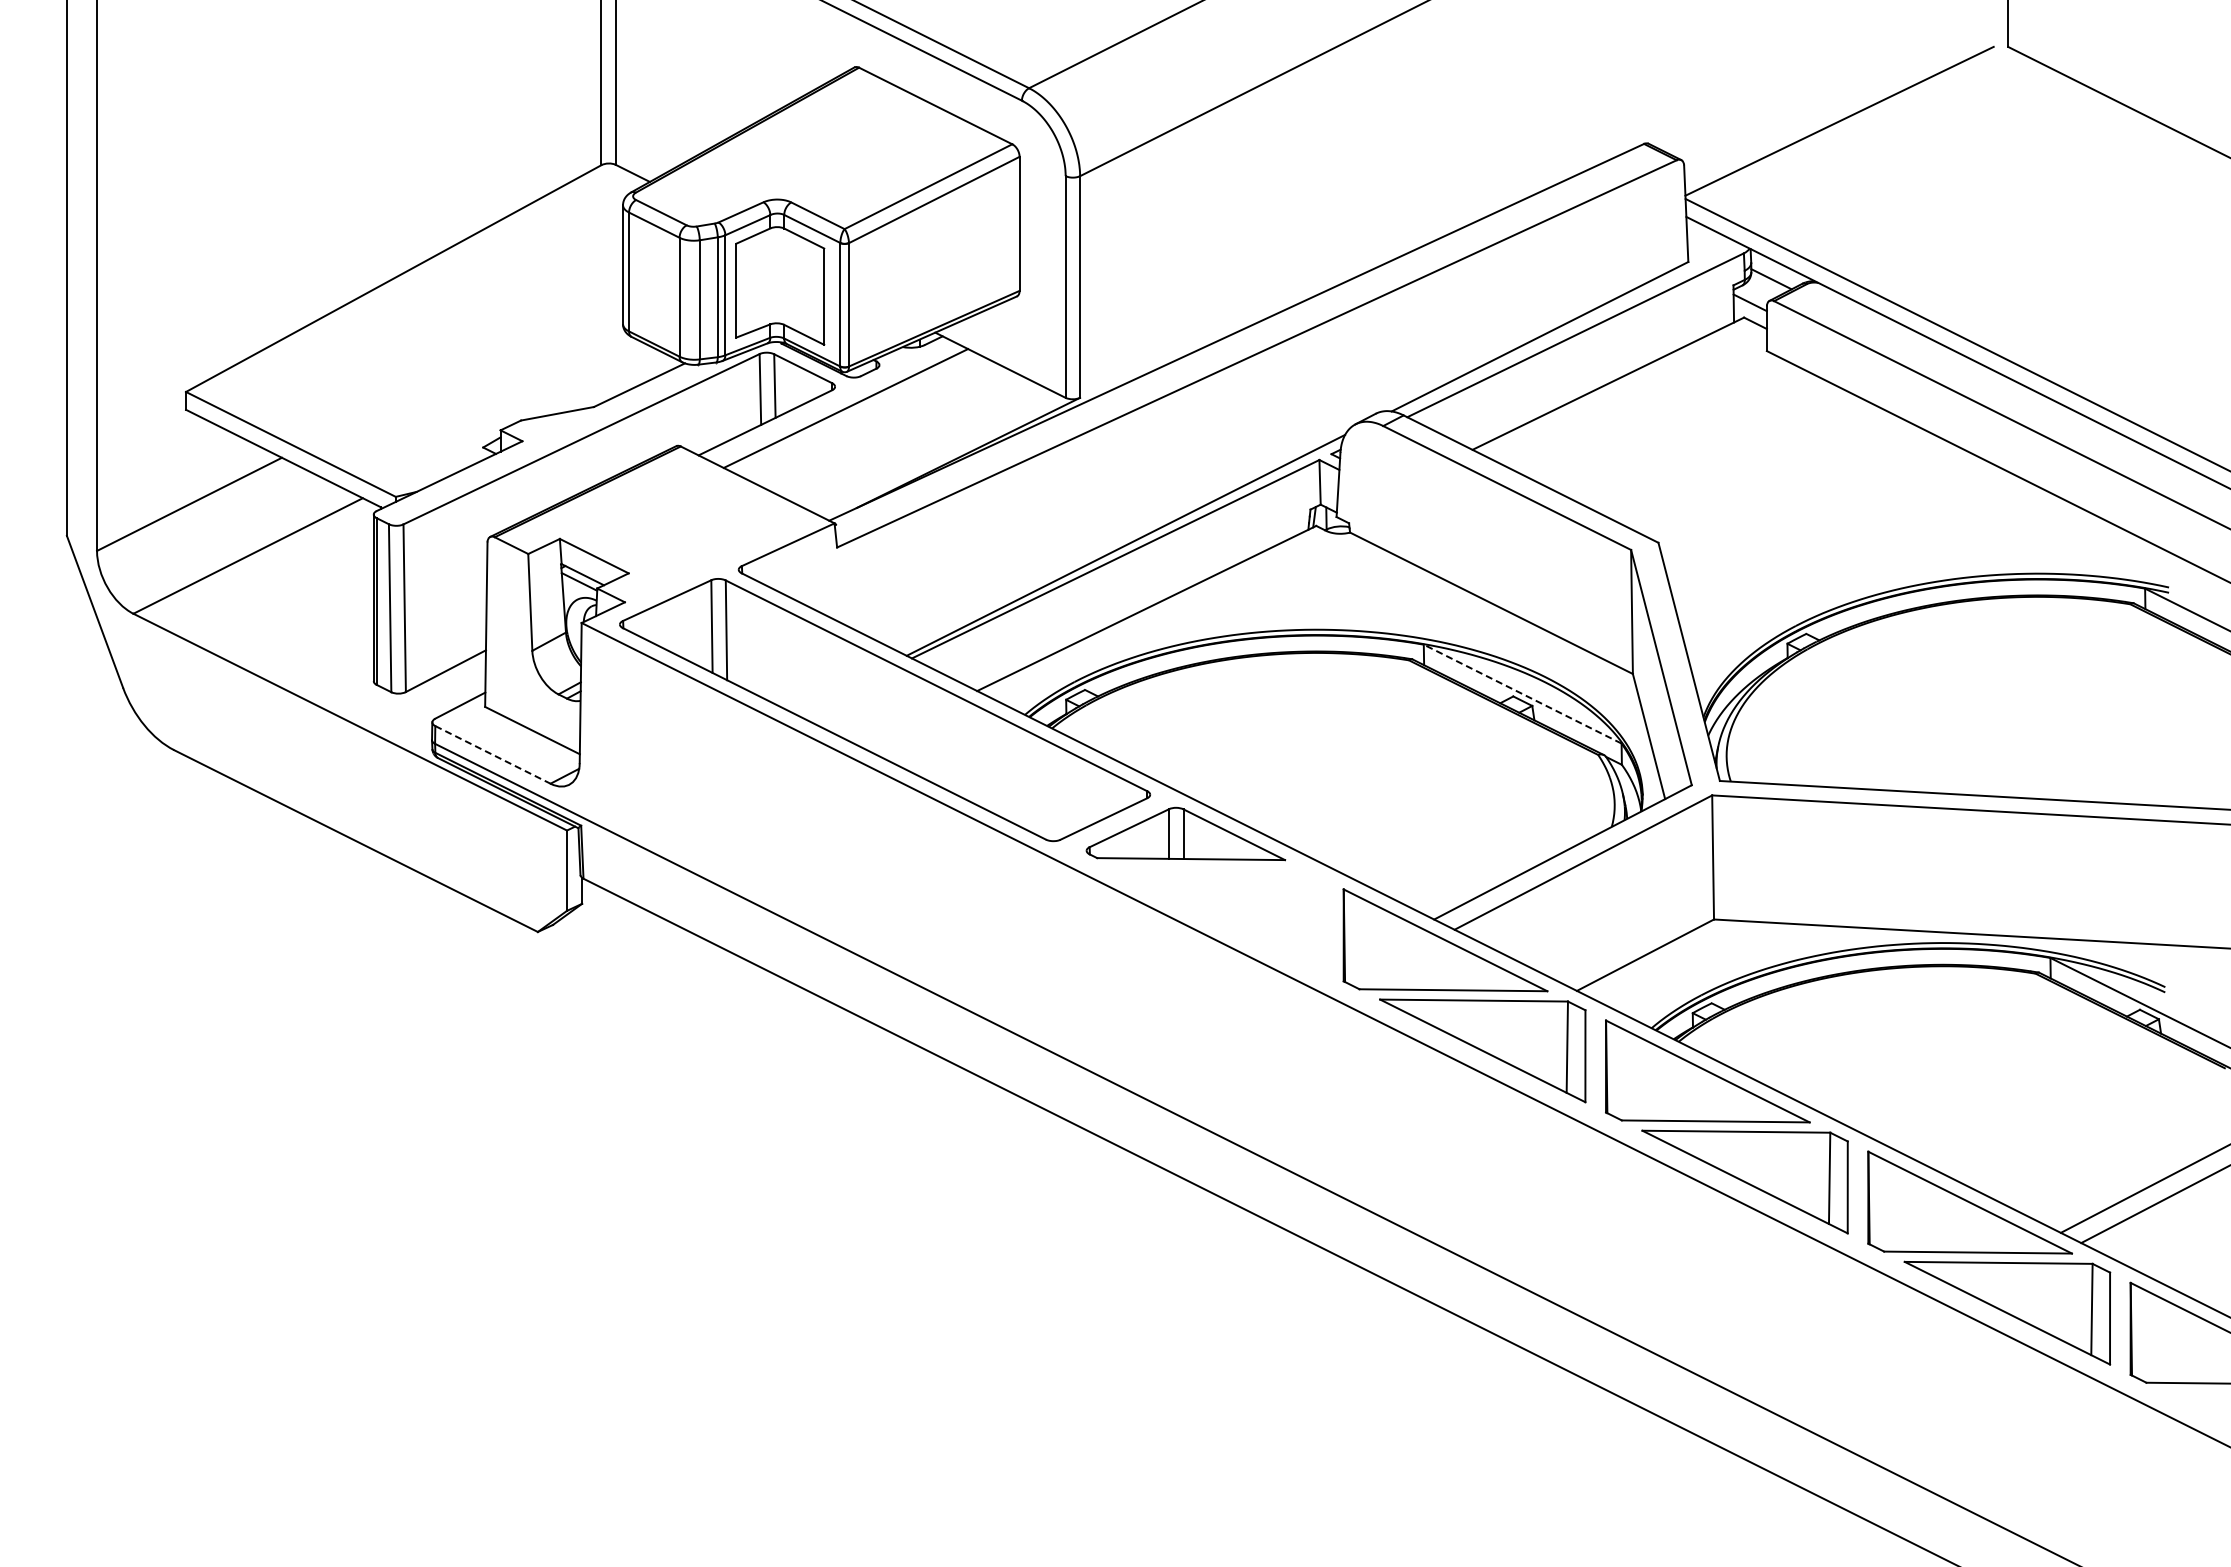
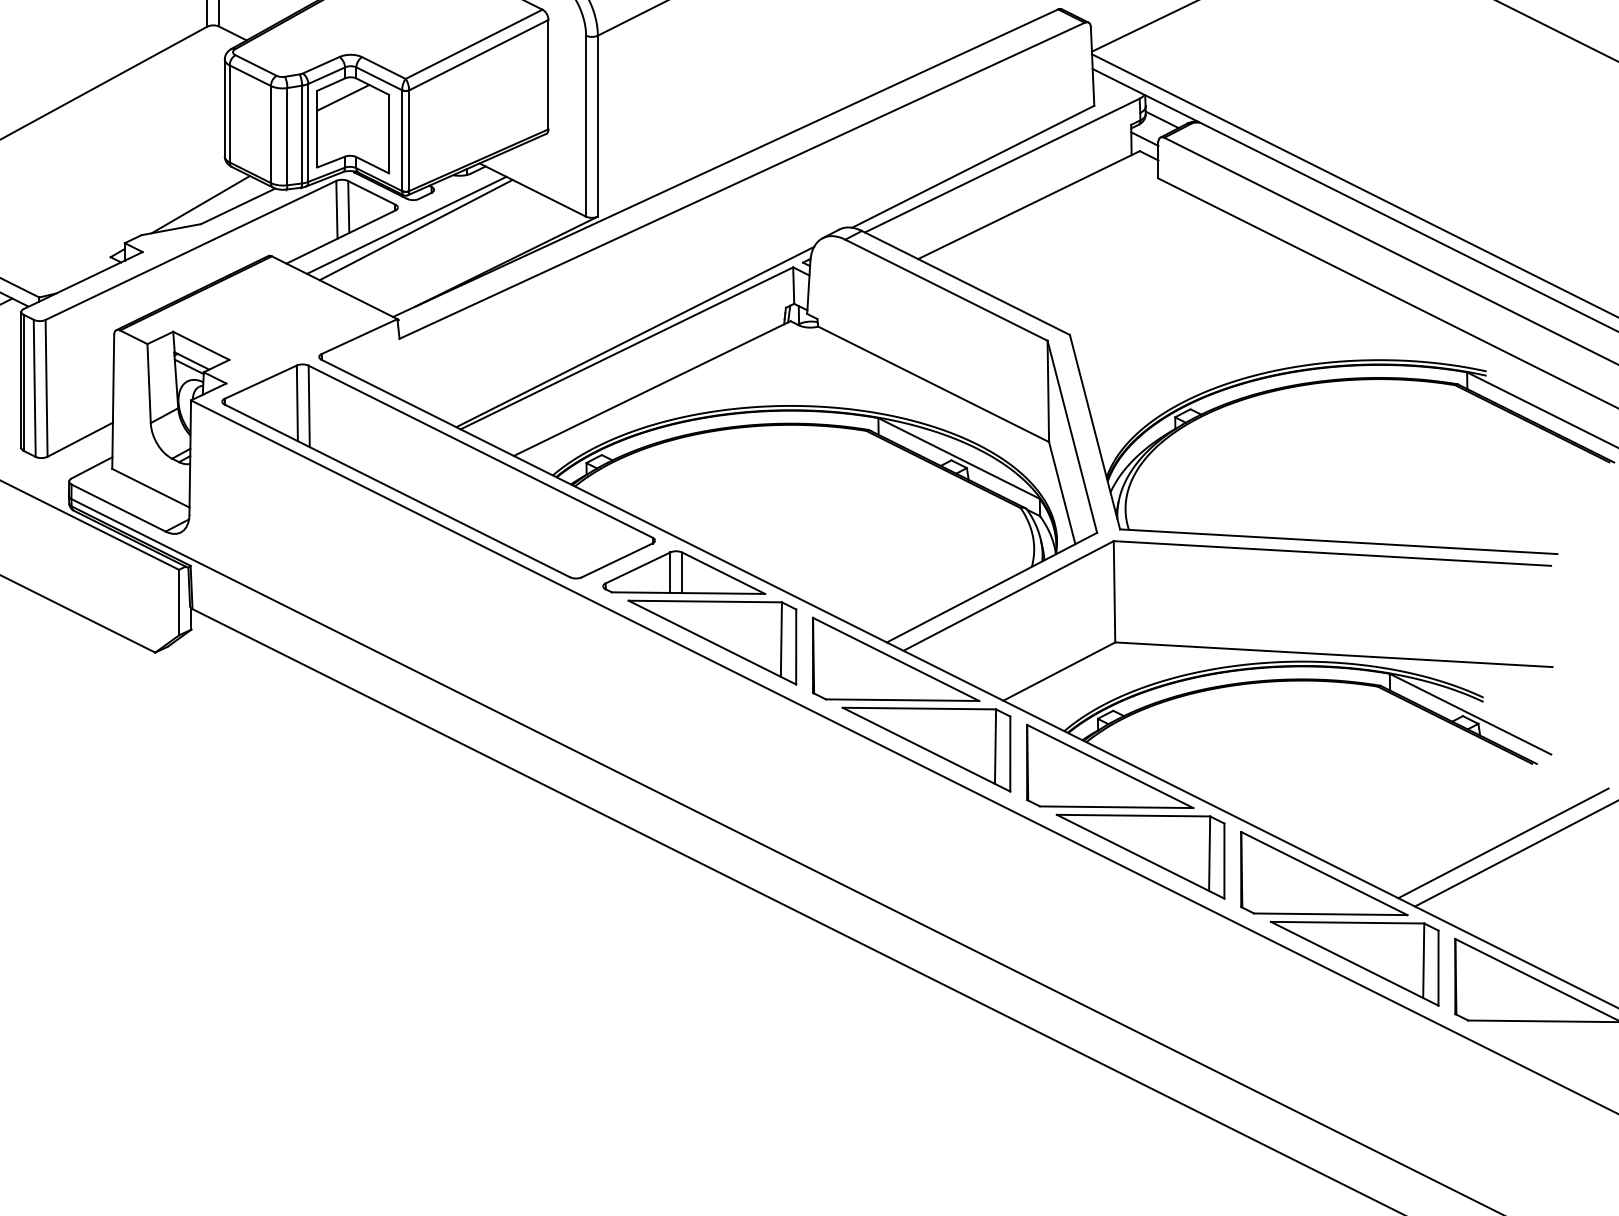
line: (768, 252) -> (343, 98), added
line: (593, 383) -> (200, 204), added
line: (857, 413) -> (416, 229), added
line: (1522, 694) -> (958, 458), dashed -> solid
line: (493, 755) -> (119, 508), dashed -> solid
part: (1220, 919) -> (712, 642), added

